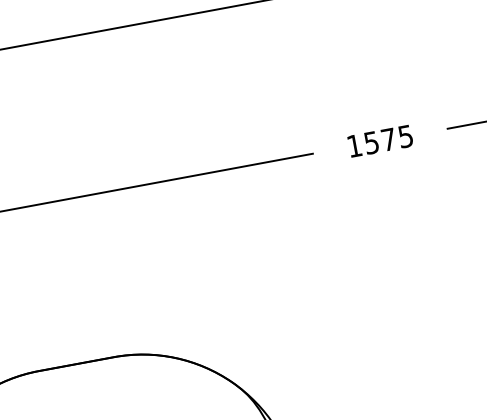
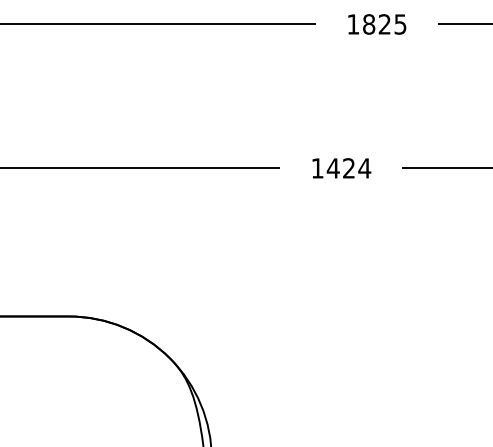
text: (388, 139) -> (348, 168), 1575 -> 1424

